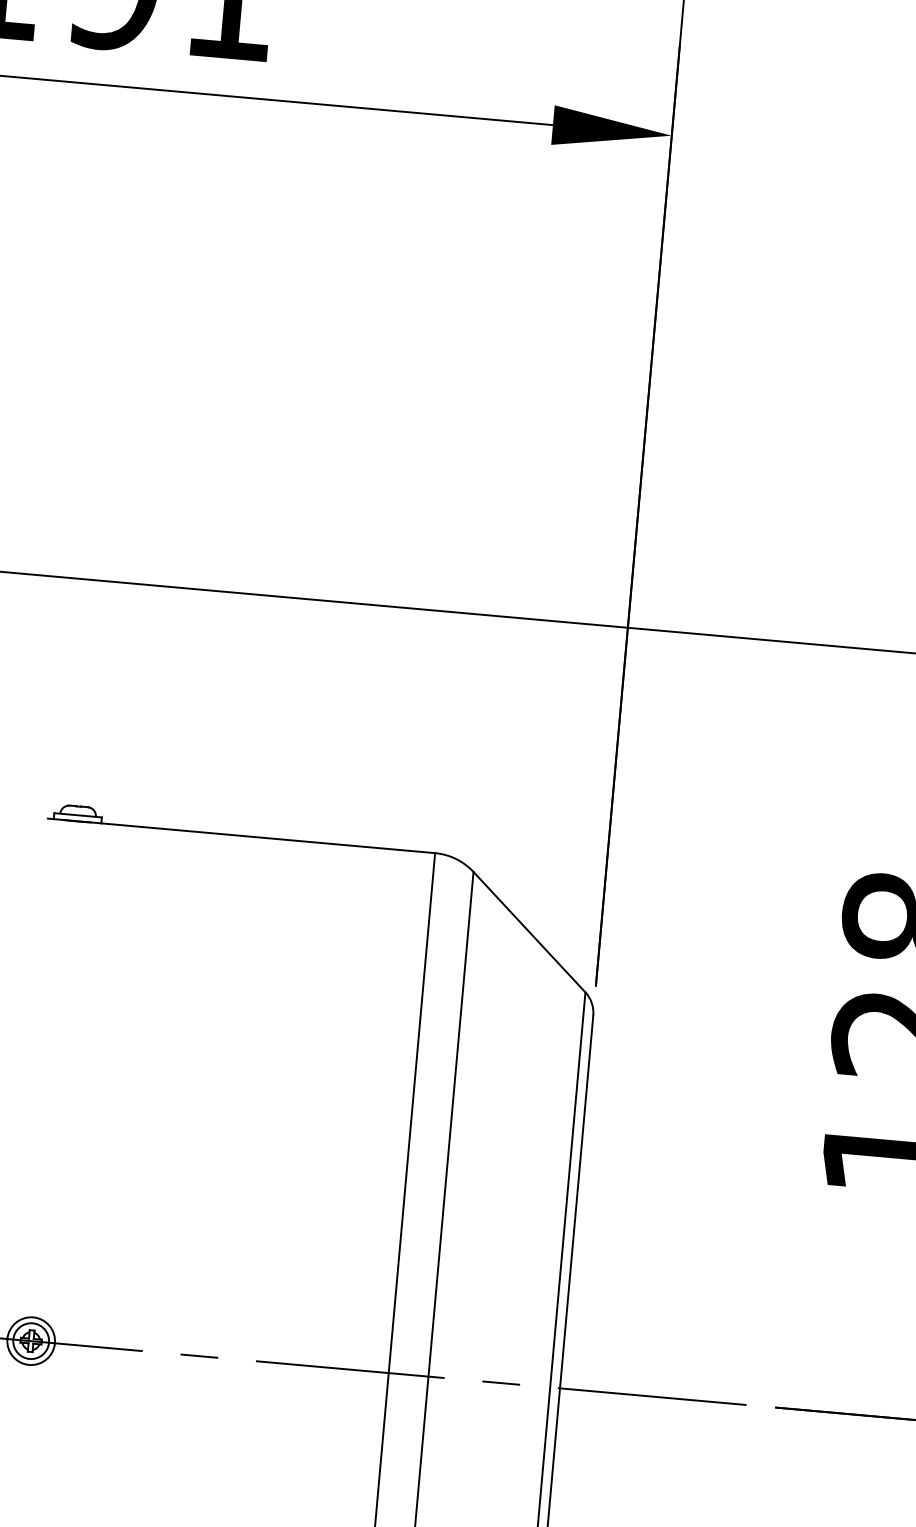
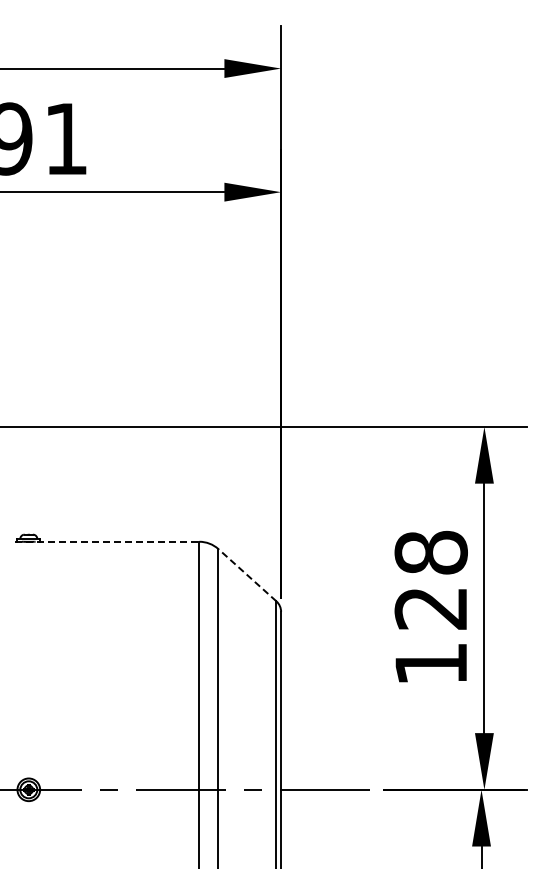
line: (242, 835) -> (107, 541), solid -> dashed
line: (529, 930) -> (247, 574), solid -> dashed

